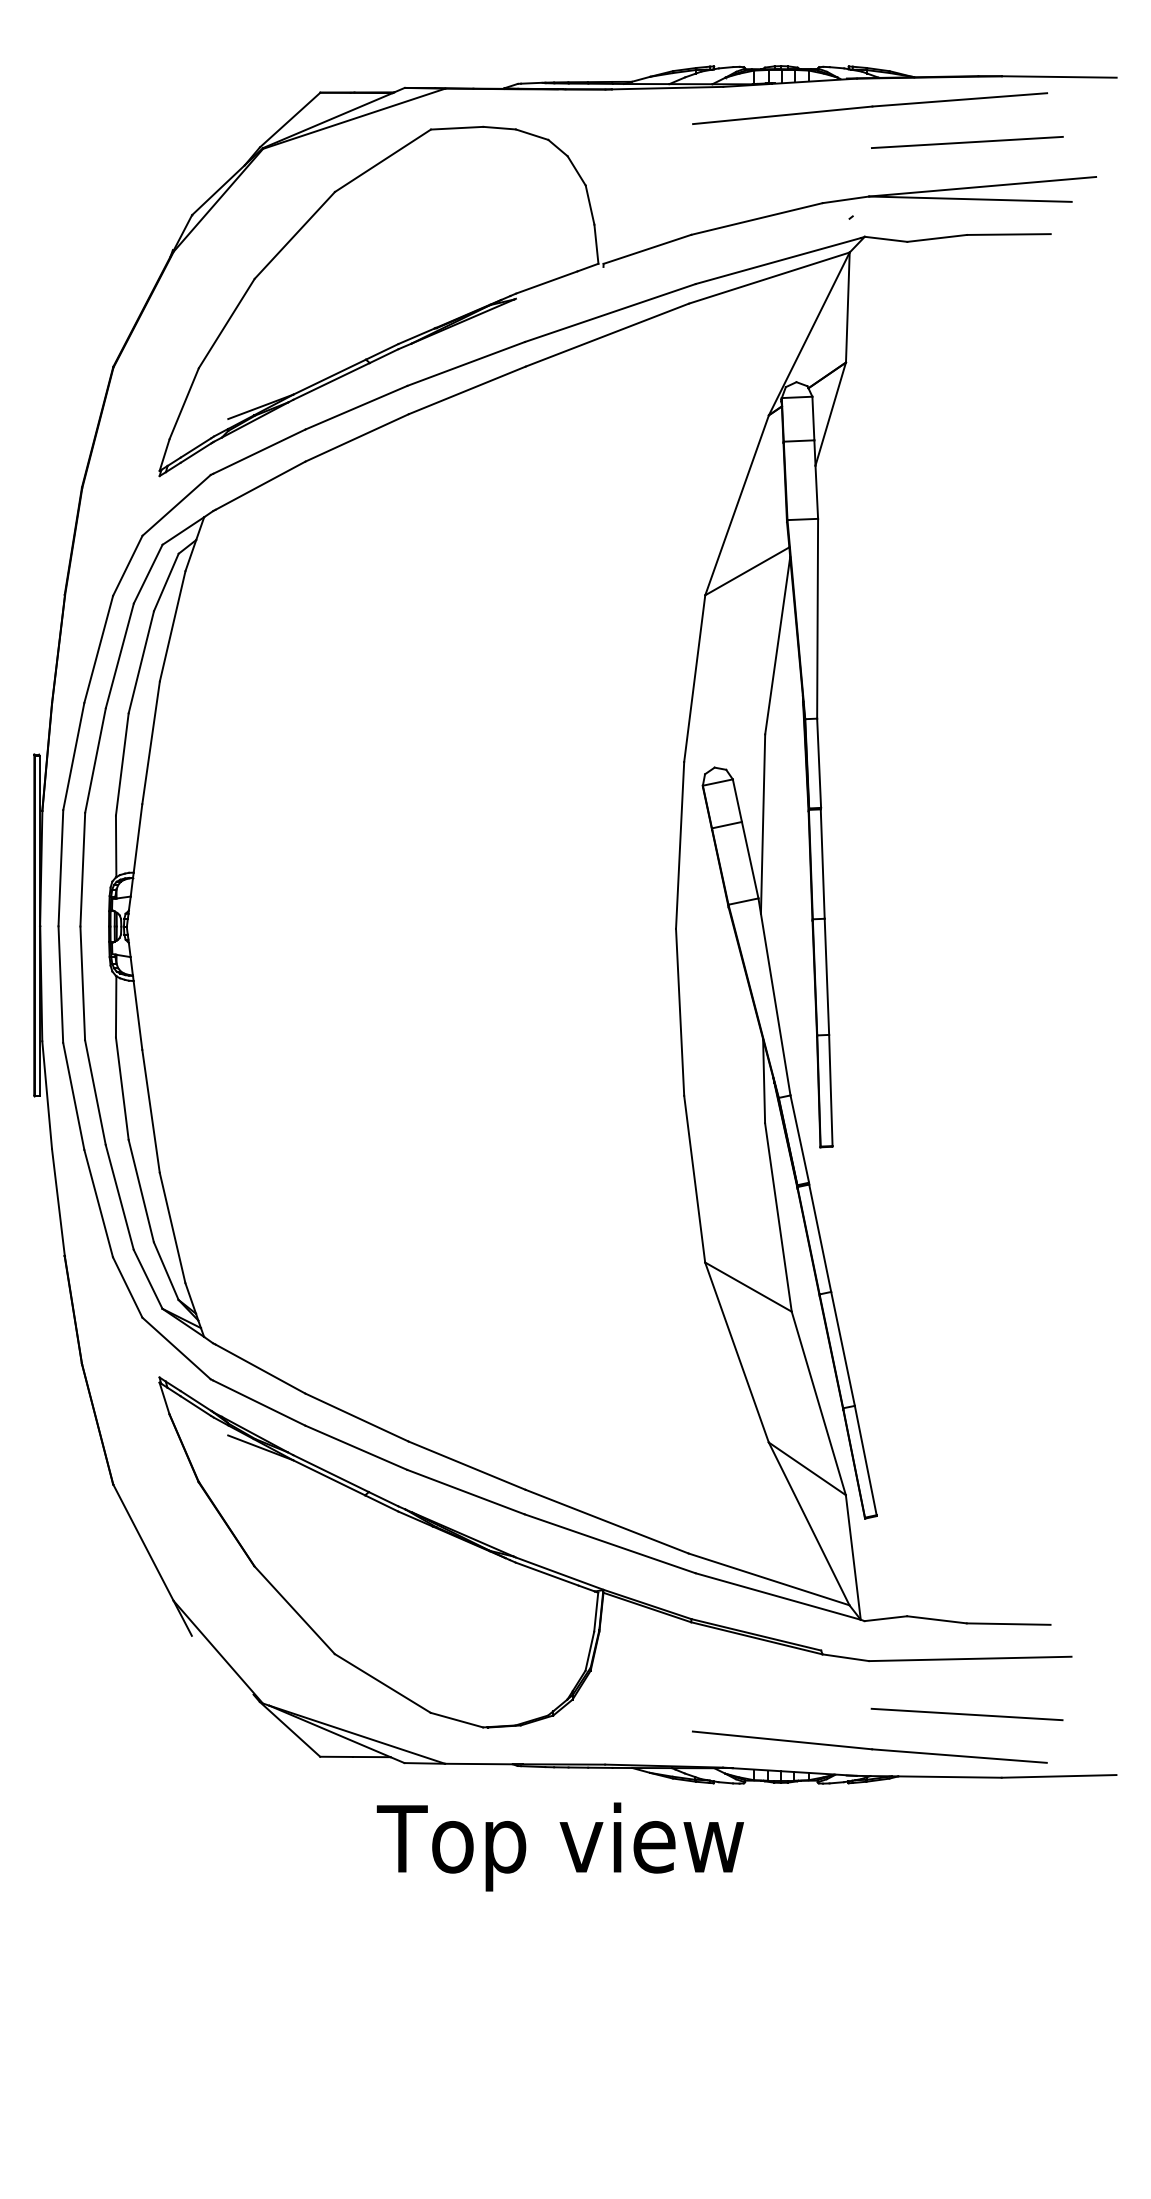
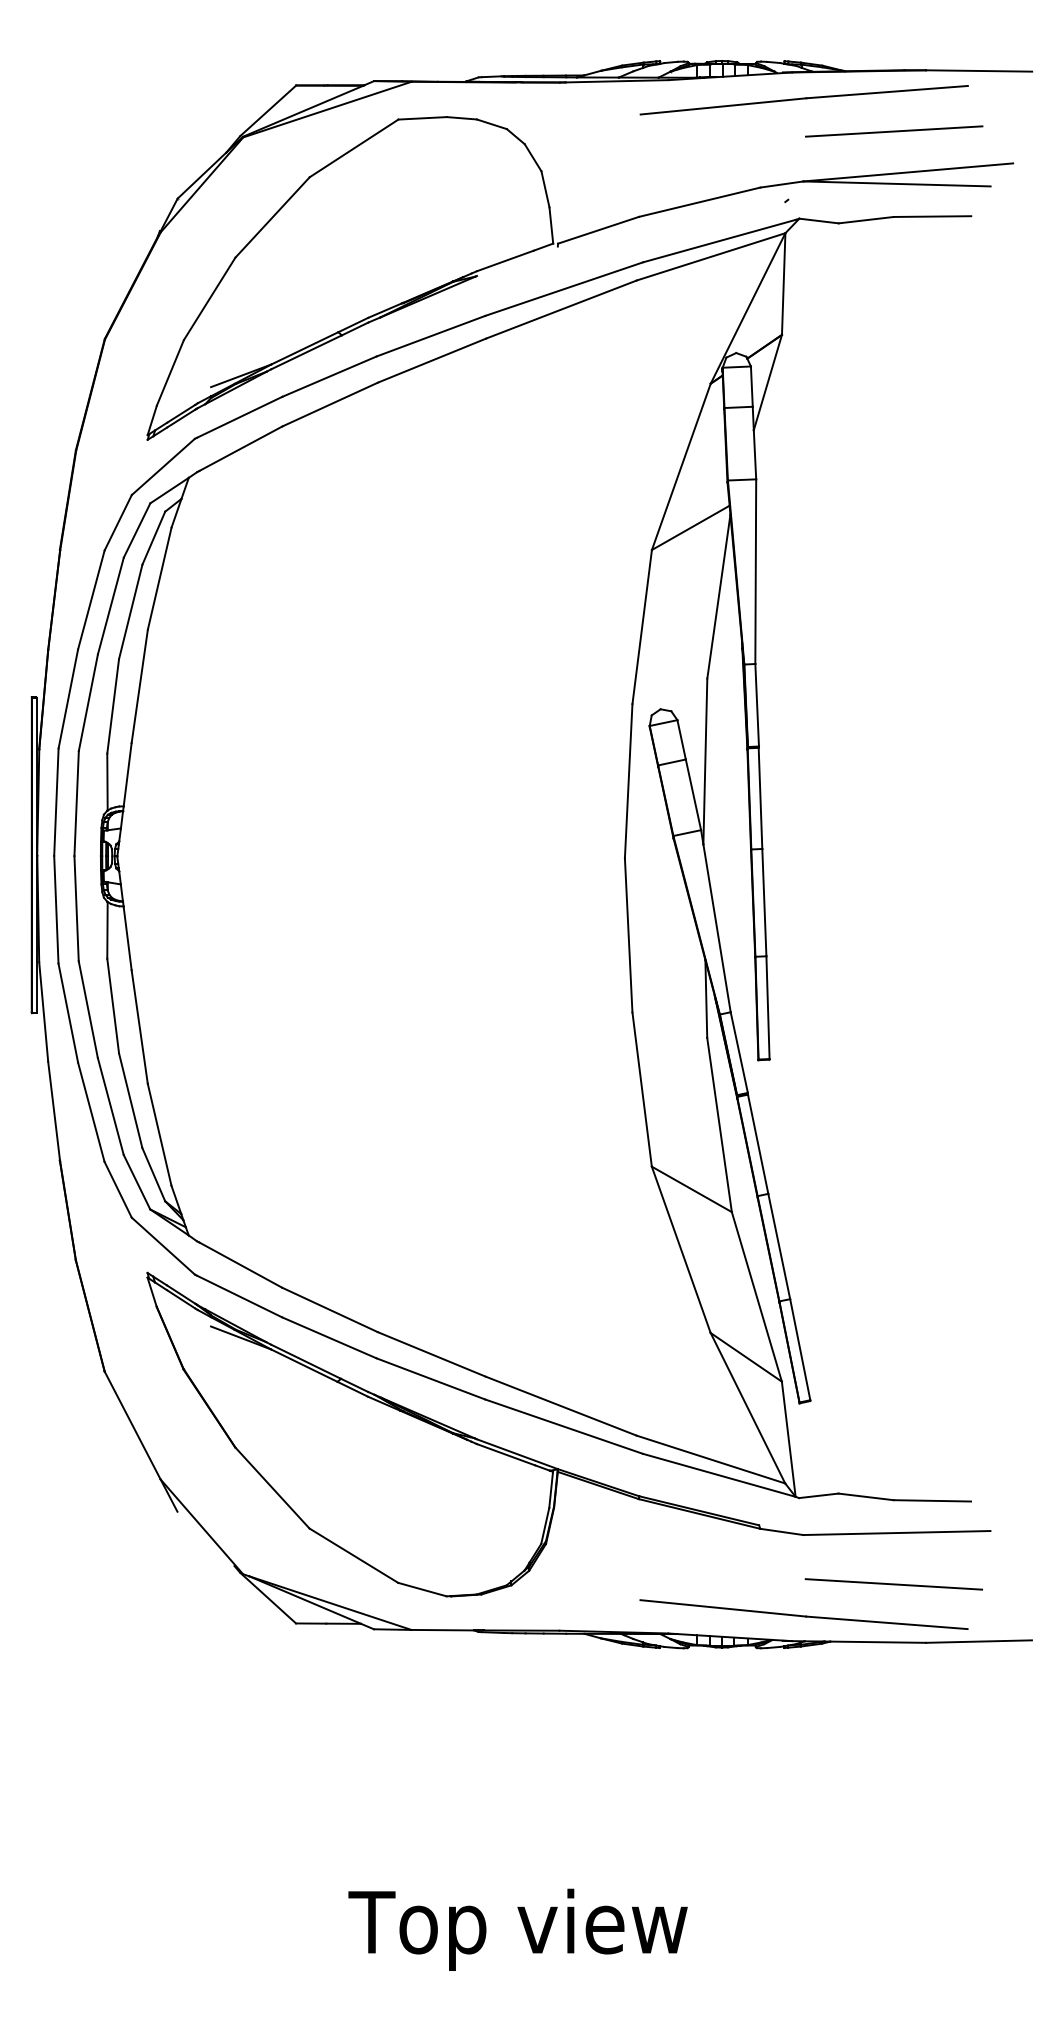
text: (559, 1846) -> (517, 1929), moved

